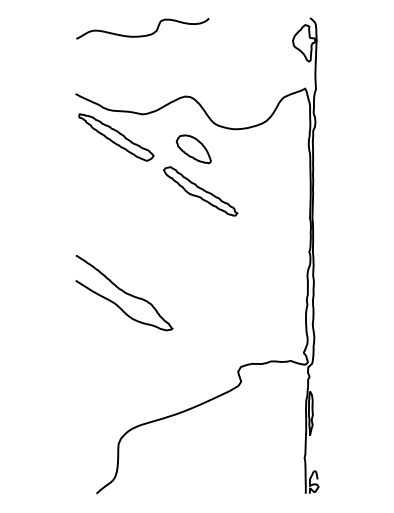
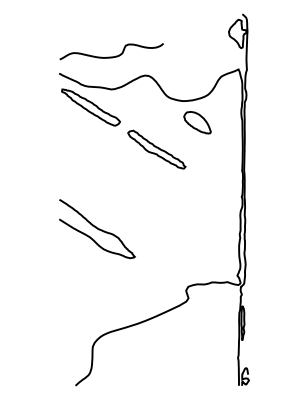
curve: (142, 34) -> (111, 56), moved
part: (193, 148) -> (197, 122), moved

